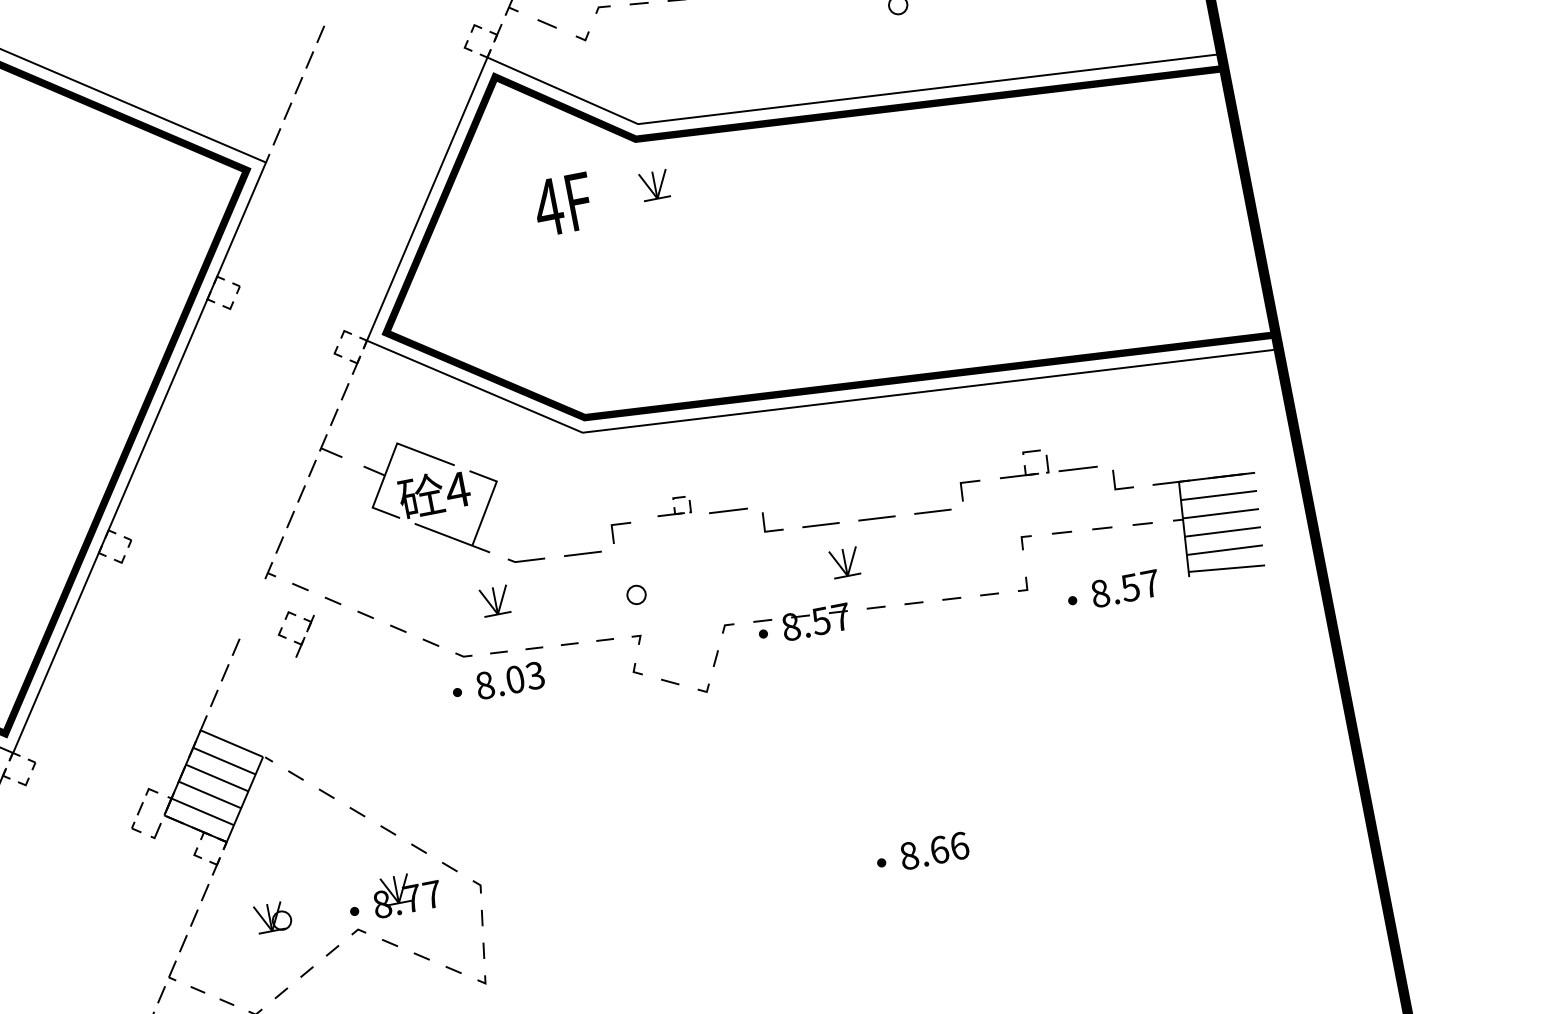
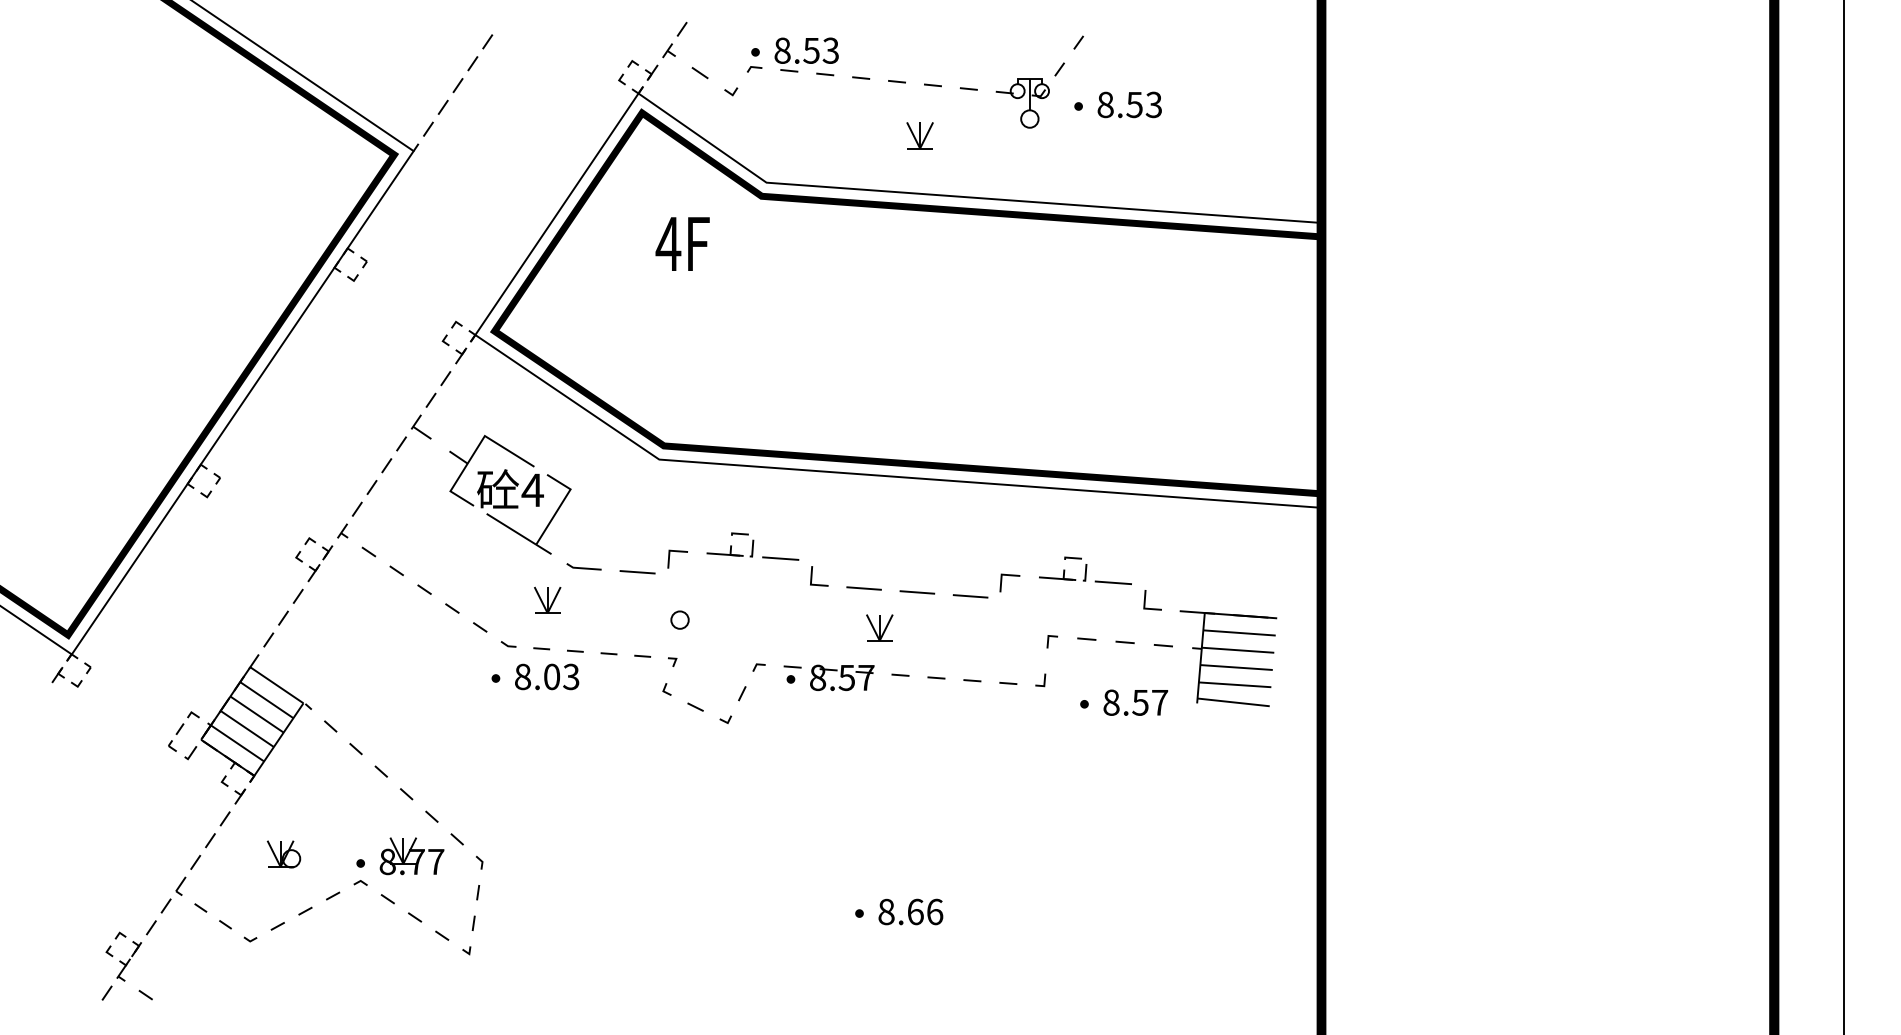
part: (654, 185) -> (919, 135), moved
part: (673, 506) -> (730, 544), size x1.43
part: (303, 637) -> (318, 564), moved

